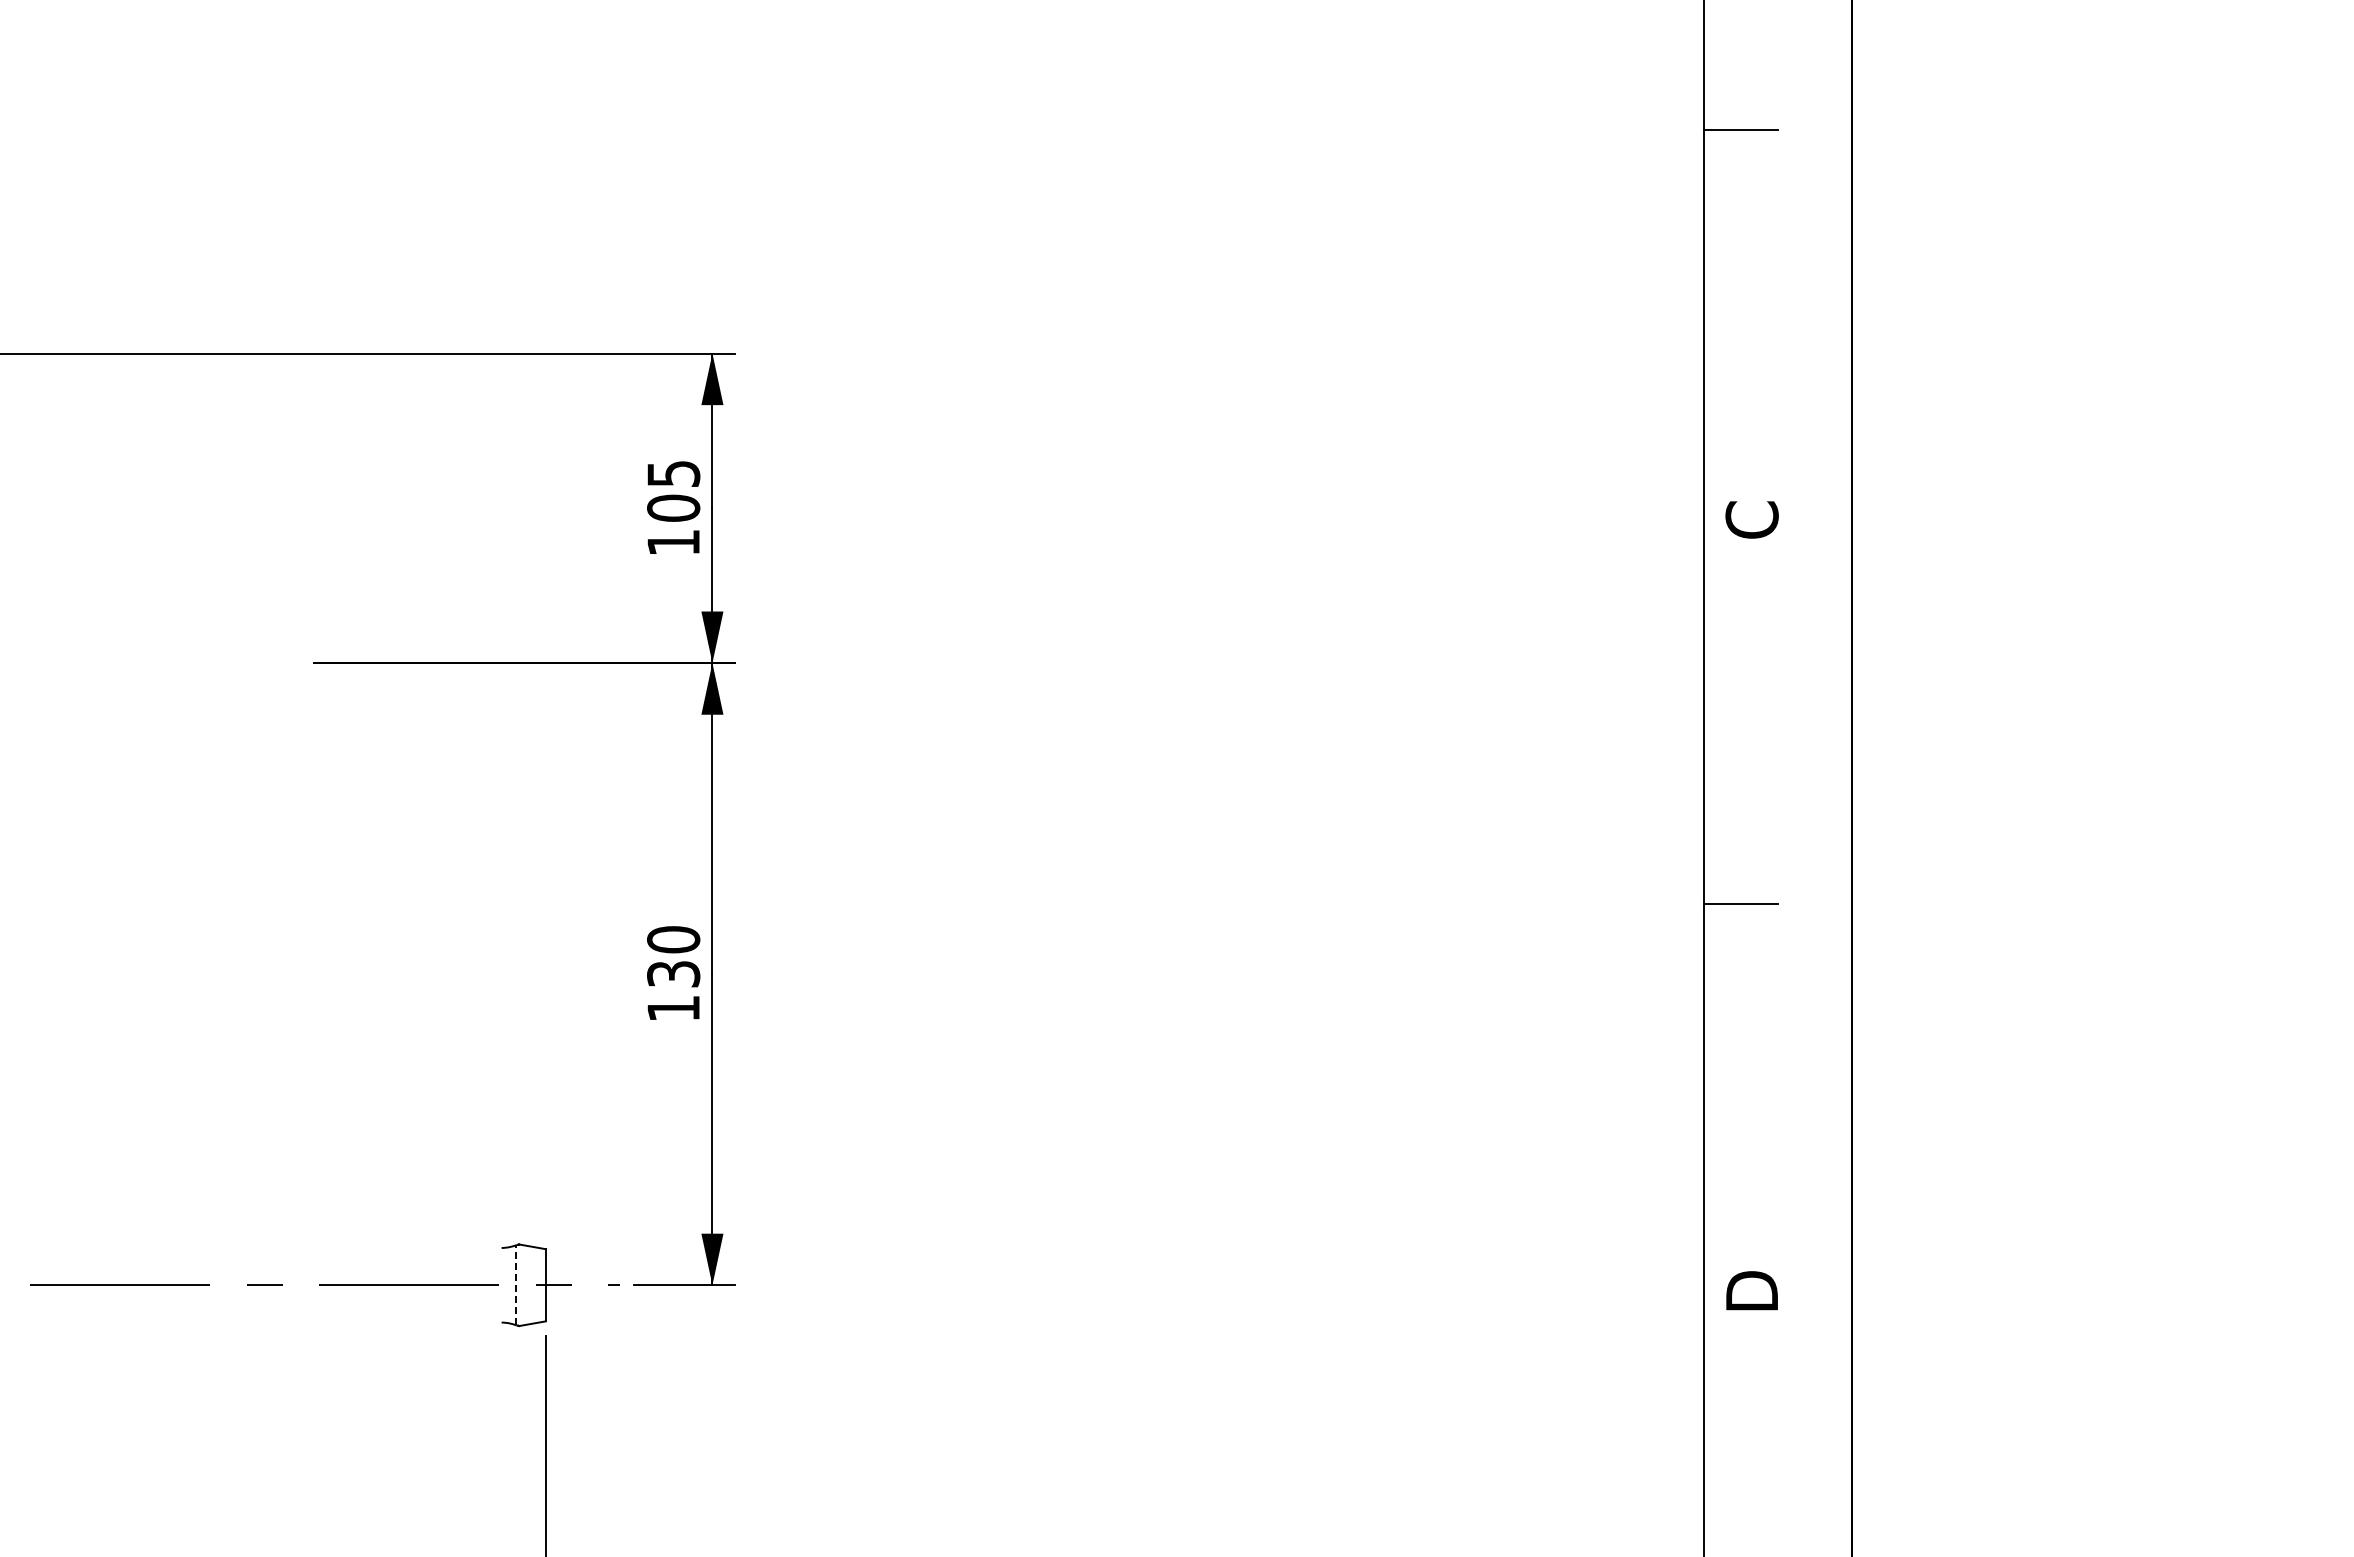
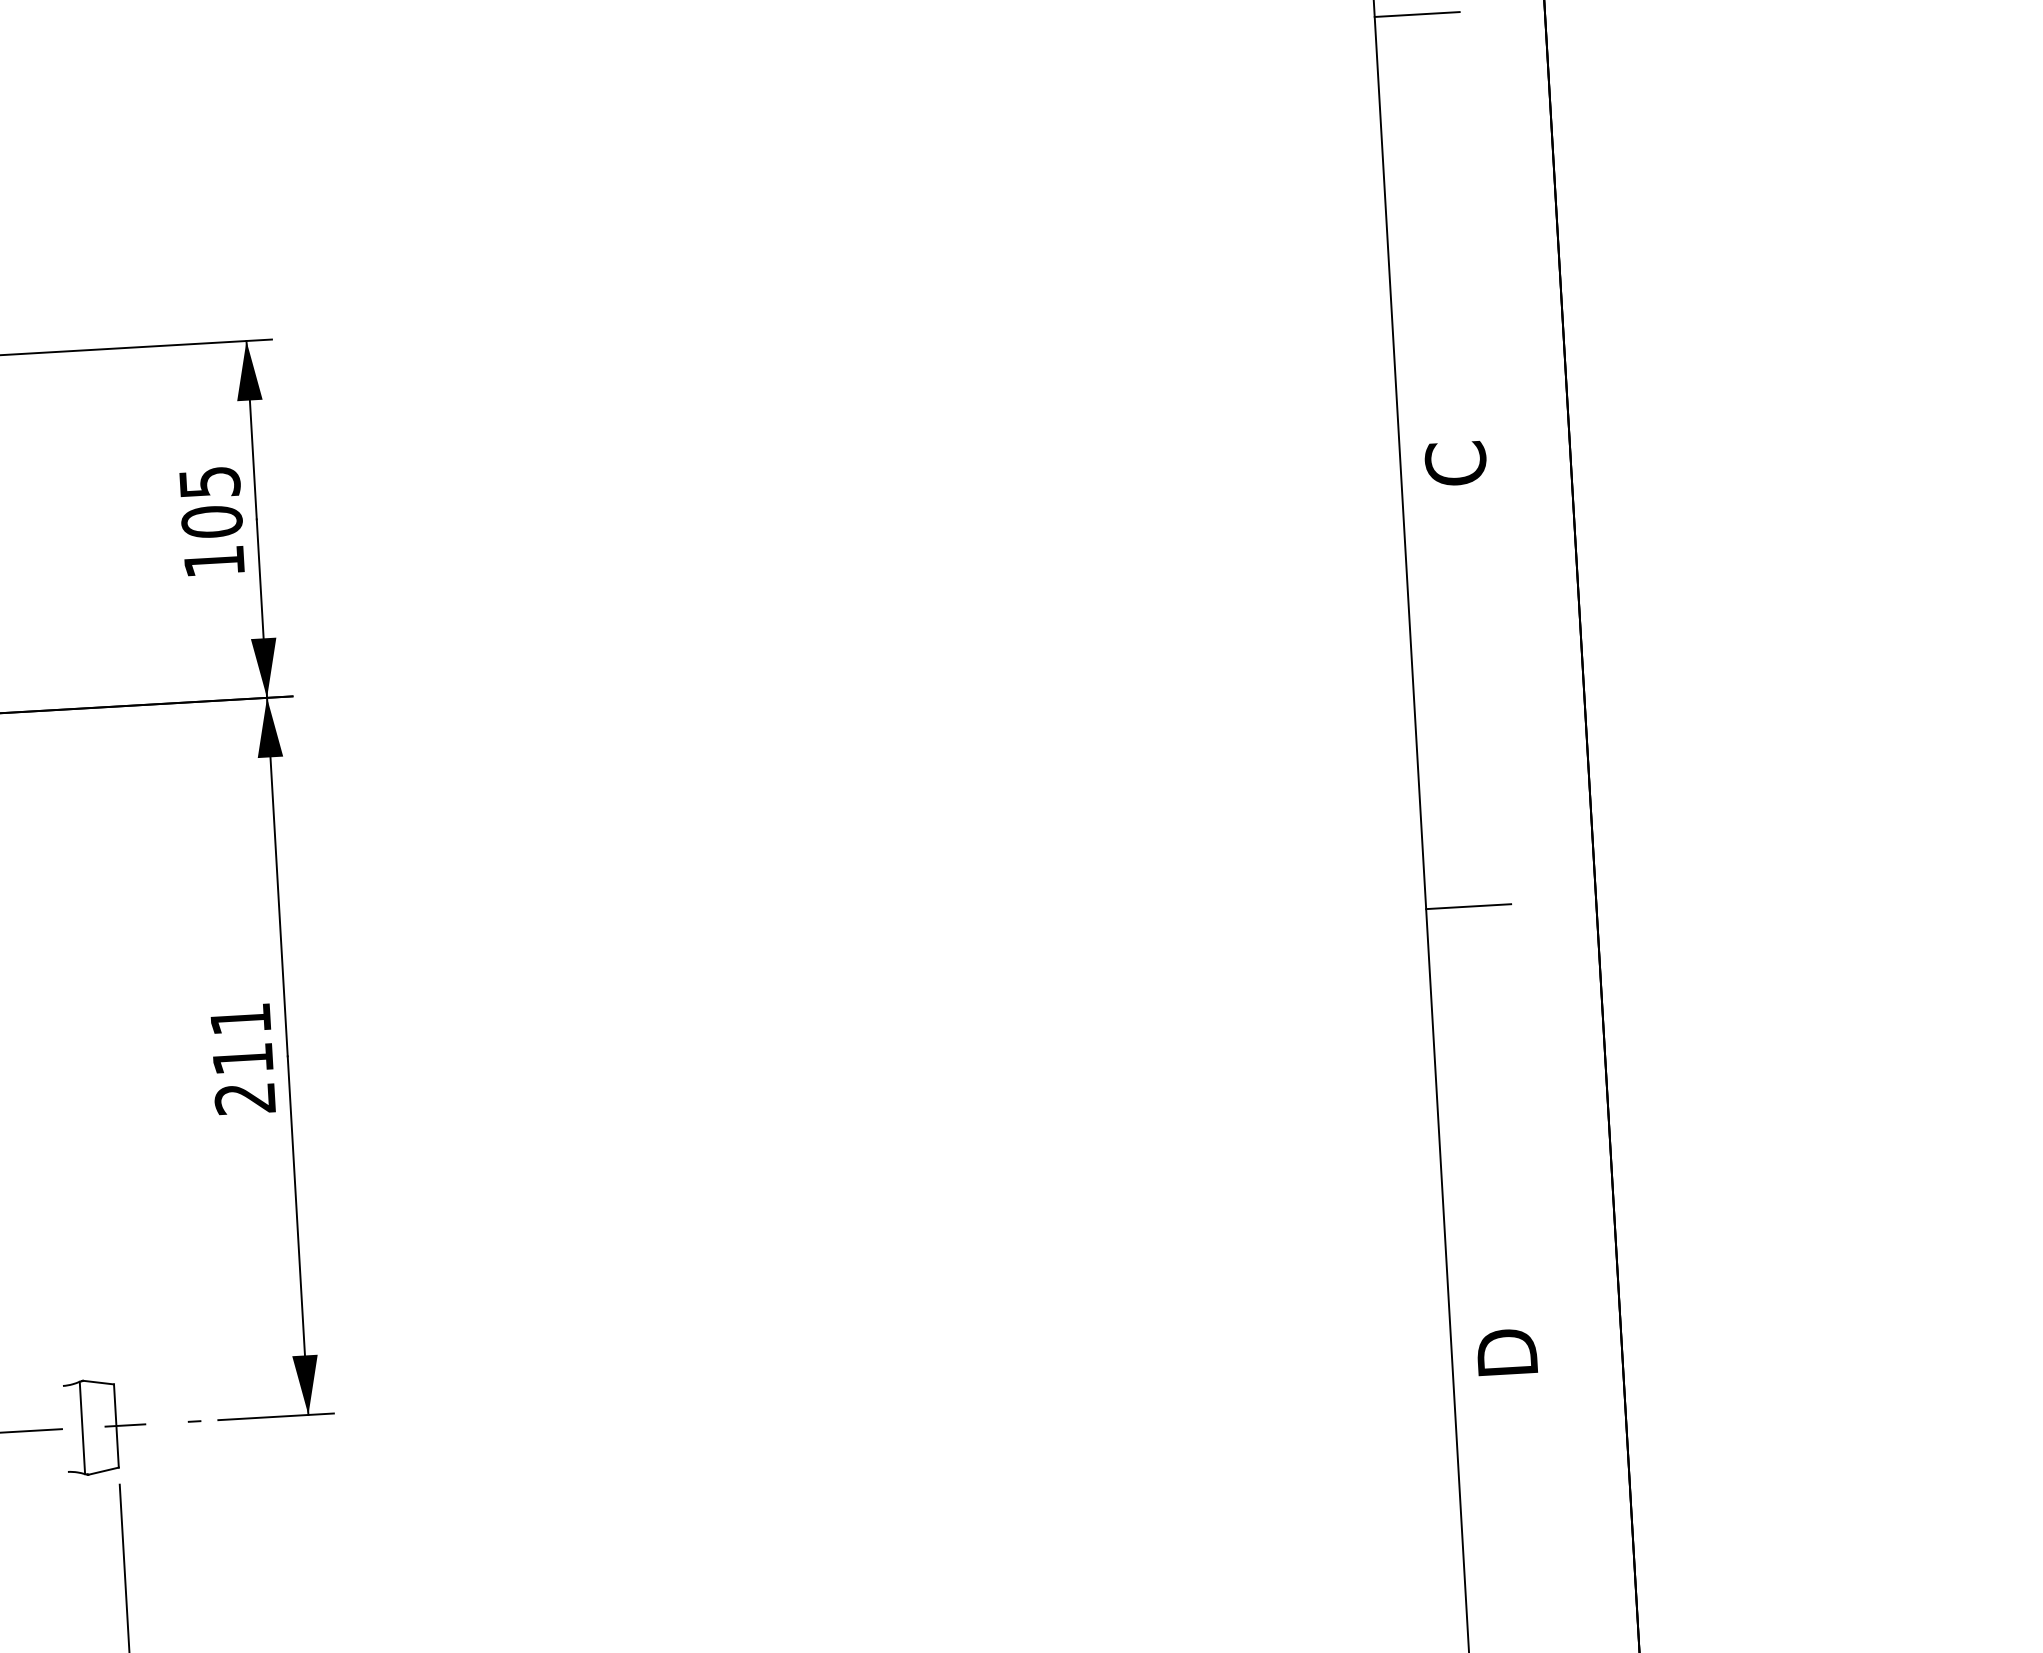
text: (673, 973) -> (242, 1058), 130 -> 211
line: (516, 1284) -> (82, 1427), dashed -> solid

